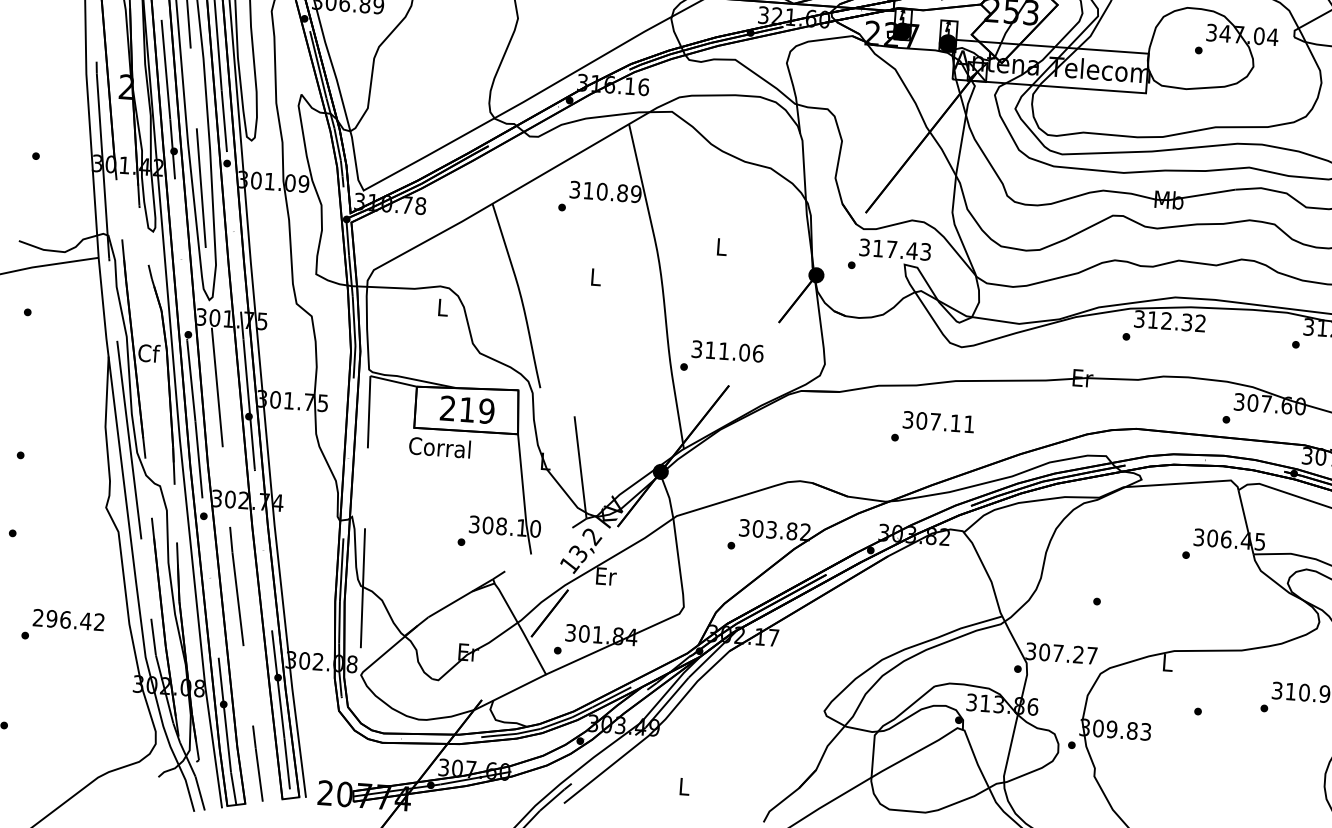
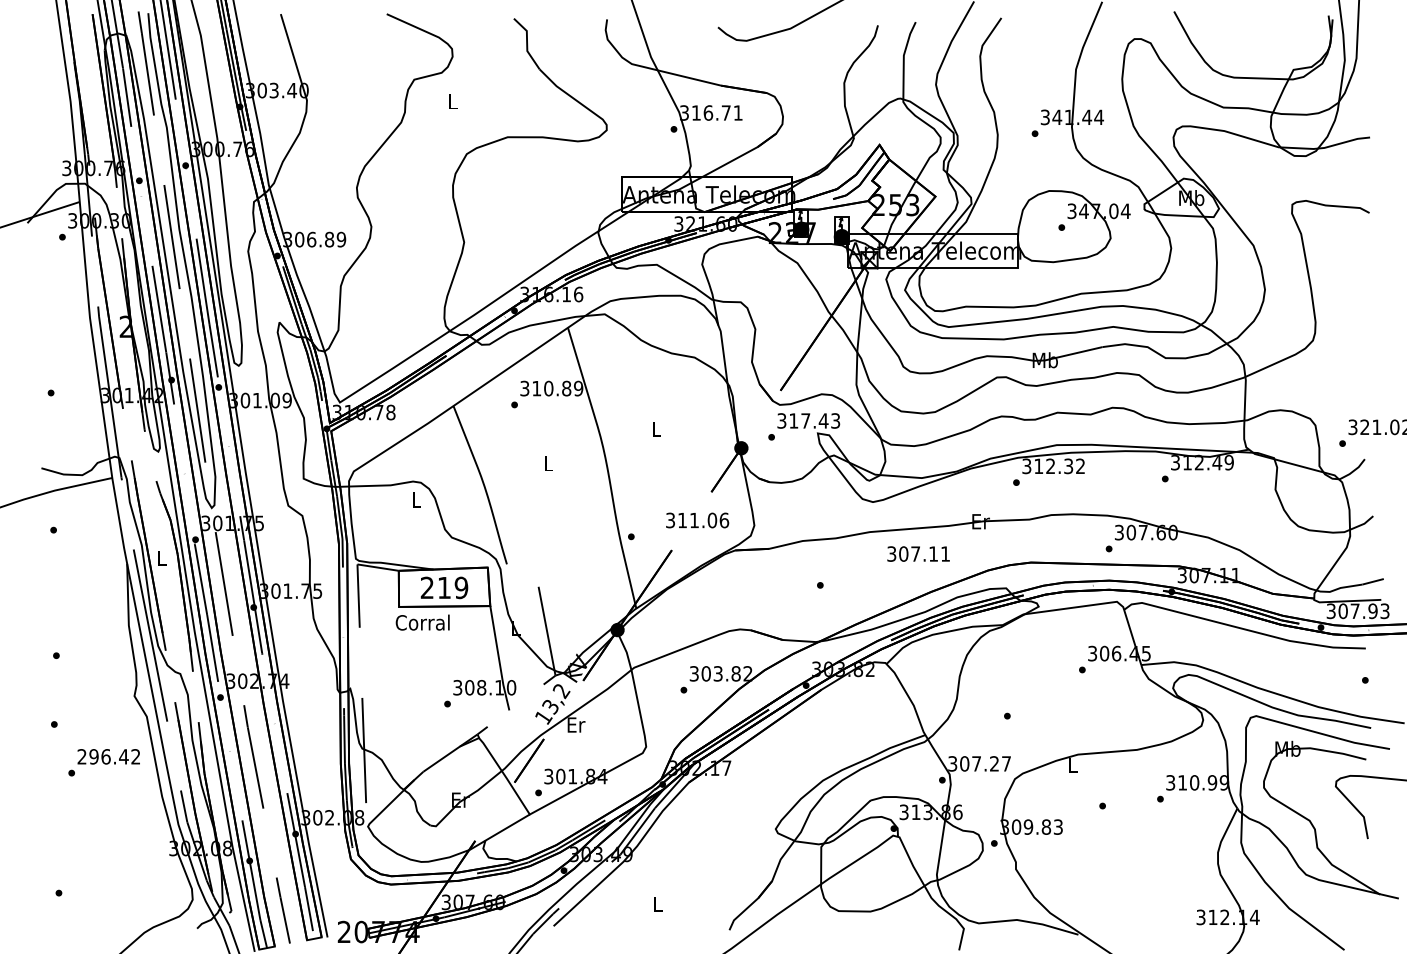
text: (727, 351) -> (697, 520), moved
text: (149, 353) -> (162, 558), Cf -> L
text: (938, 421) -> (918, 553), moved
text: (62, 626) -> (103, 762), moved

